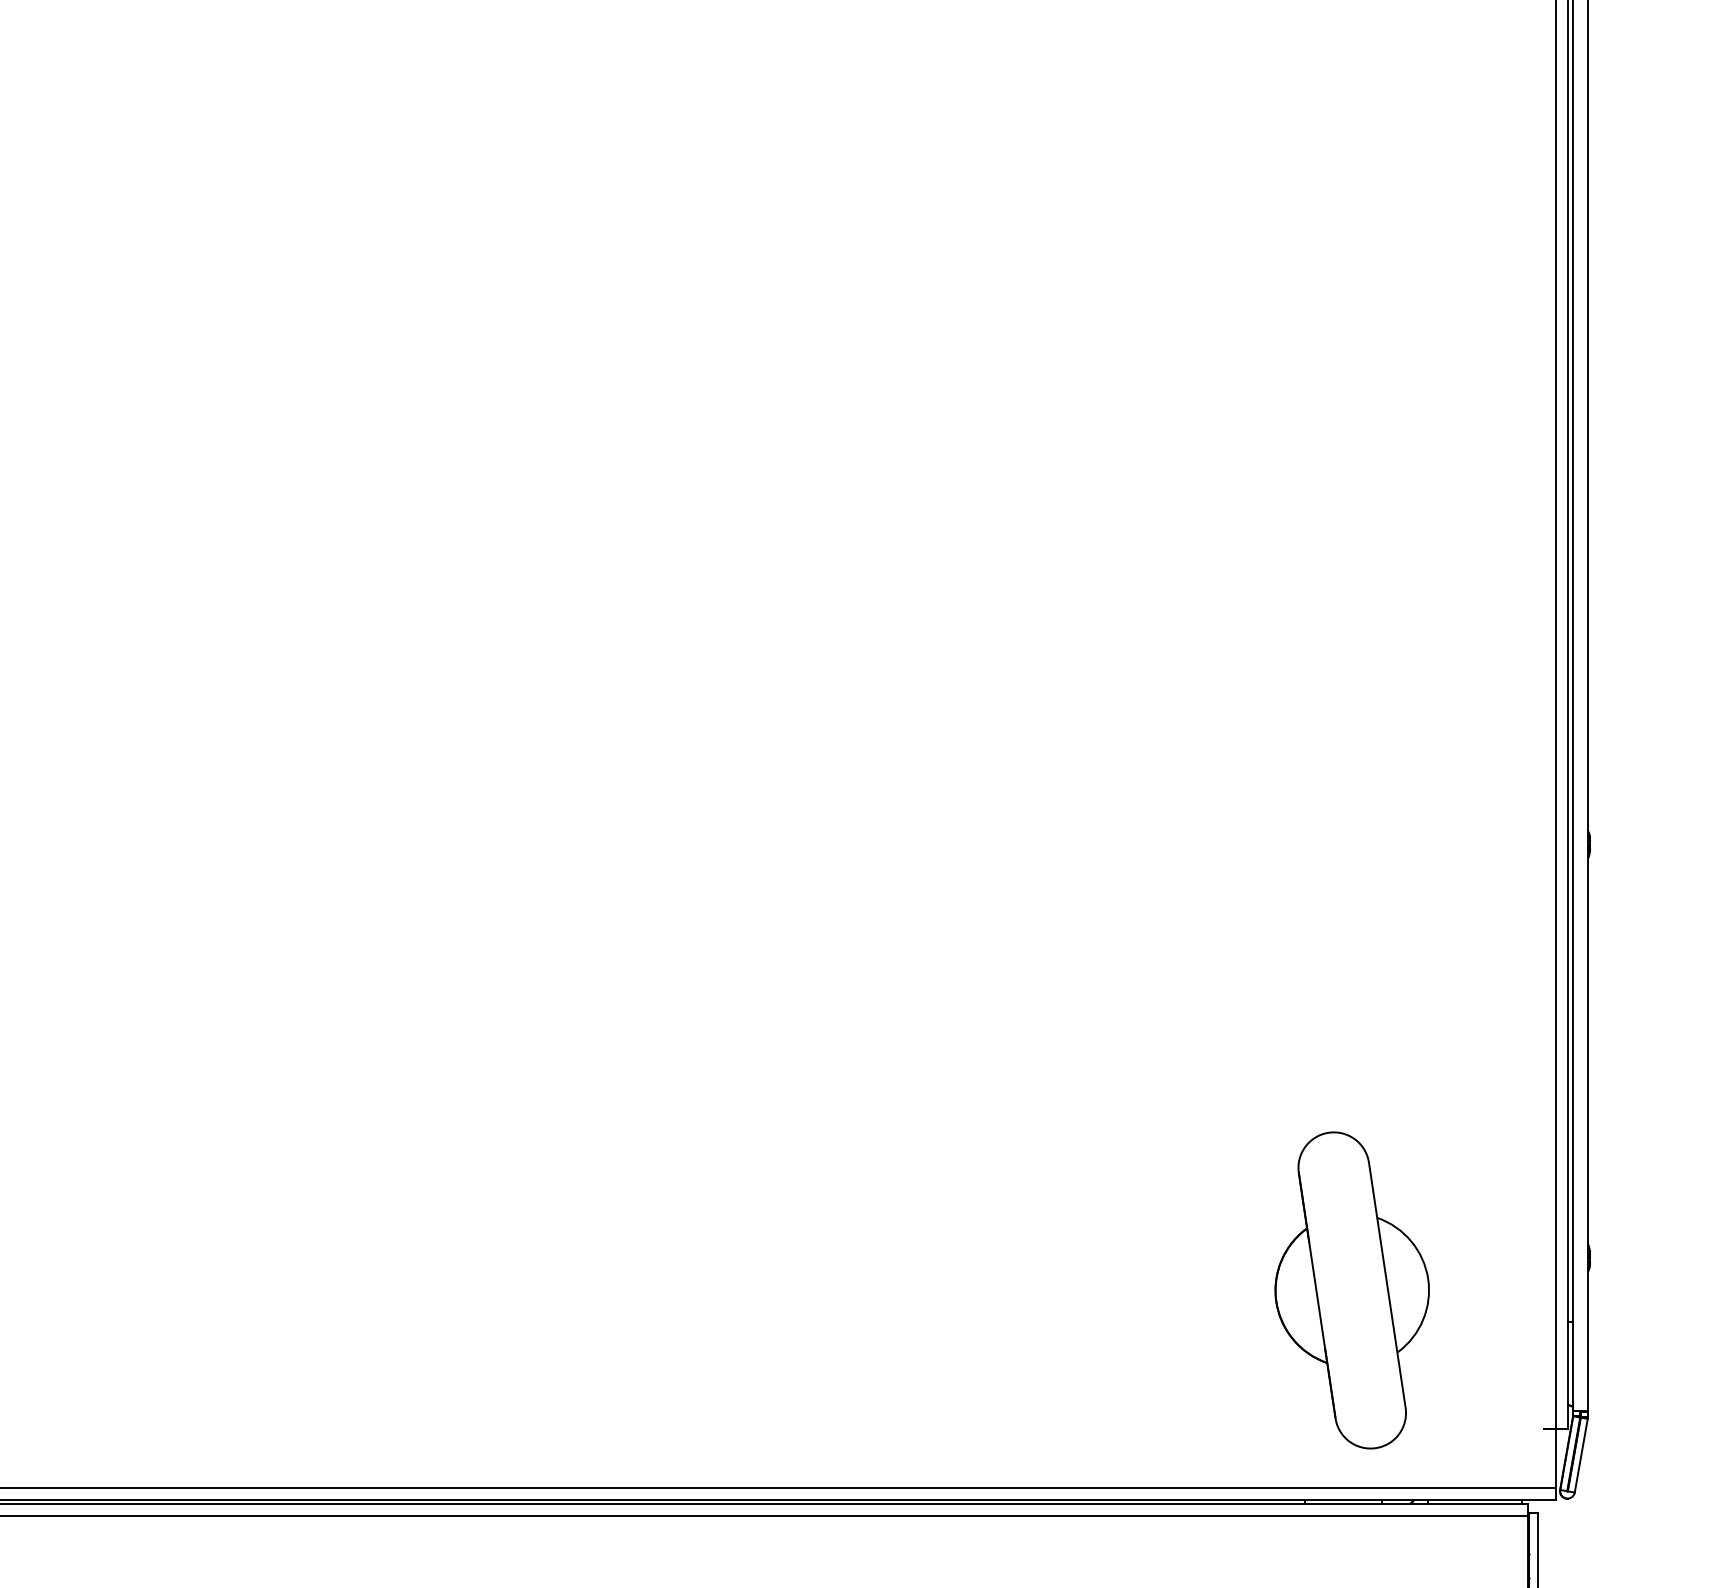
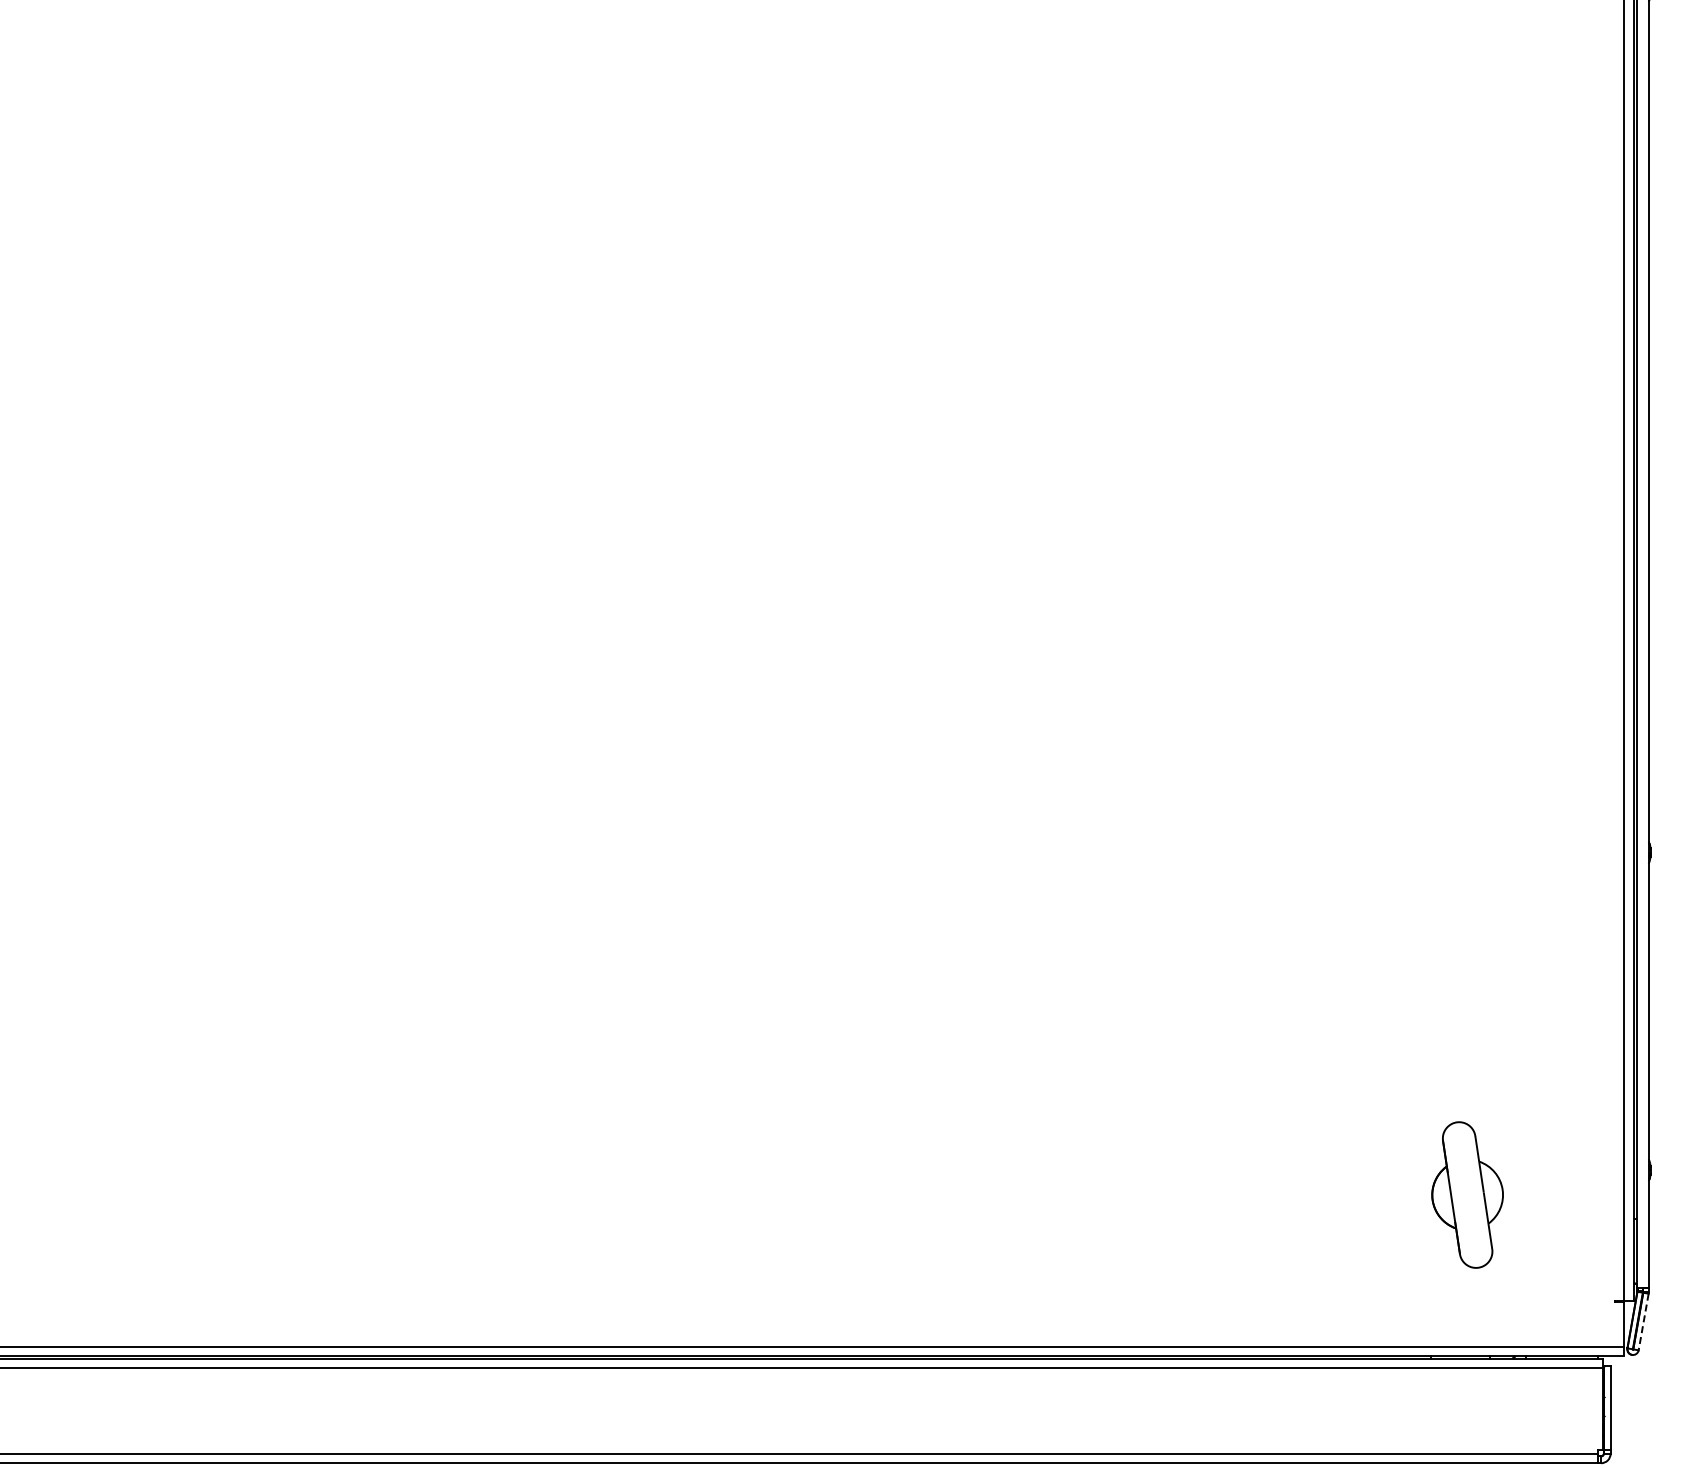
part: (1351, 1289) -> (1467, 1194), size x0.6
line: (1581, 1456) -> (1643, 1322), solid -> dashed

